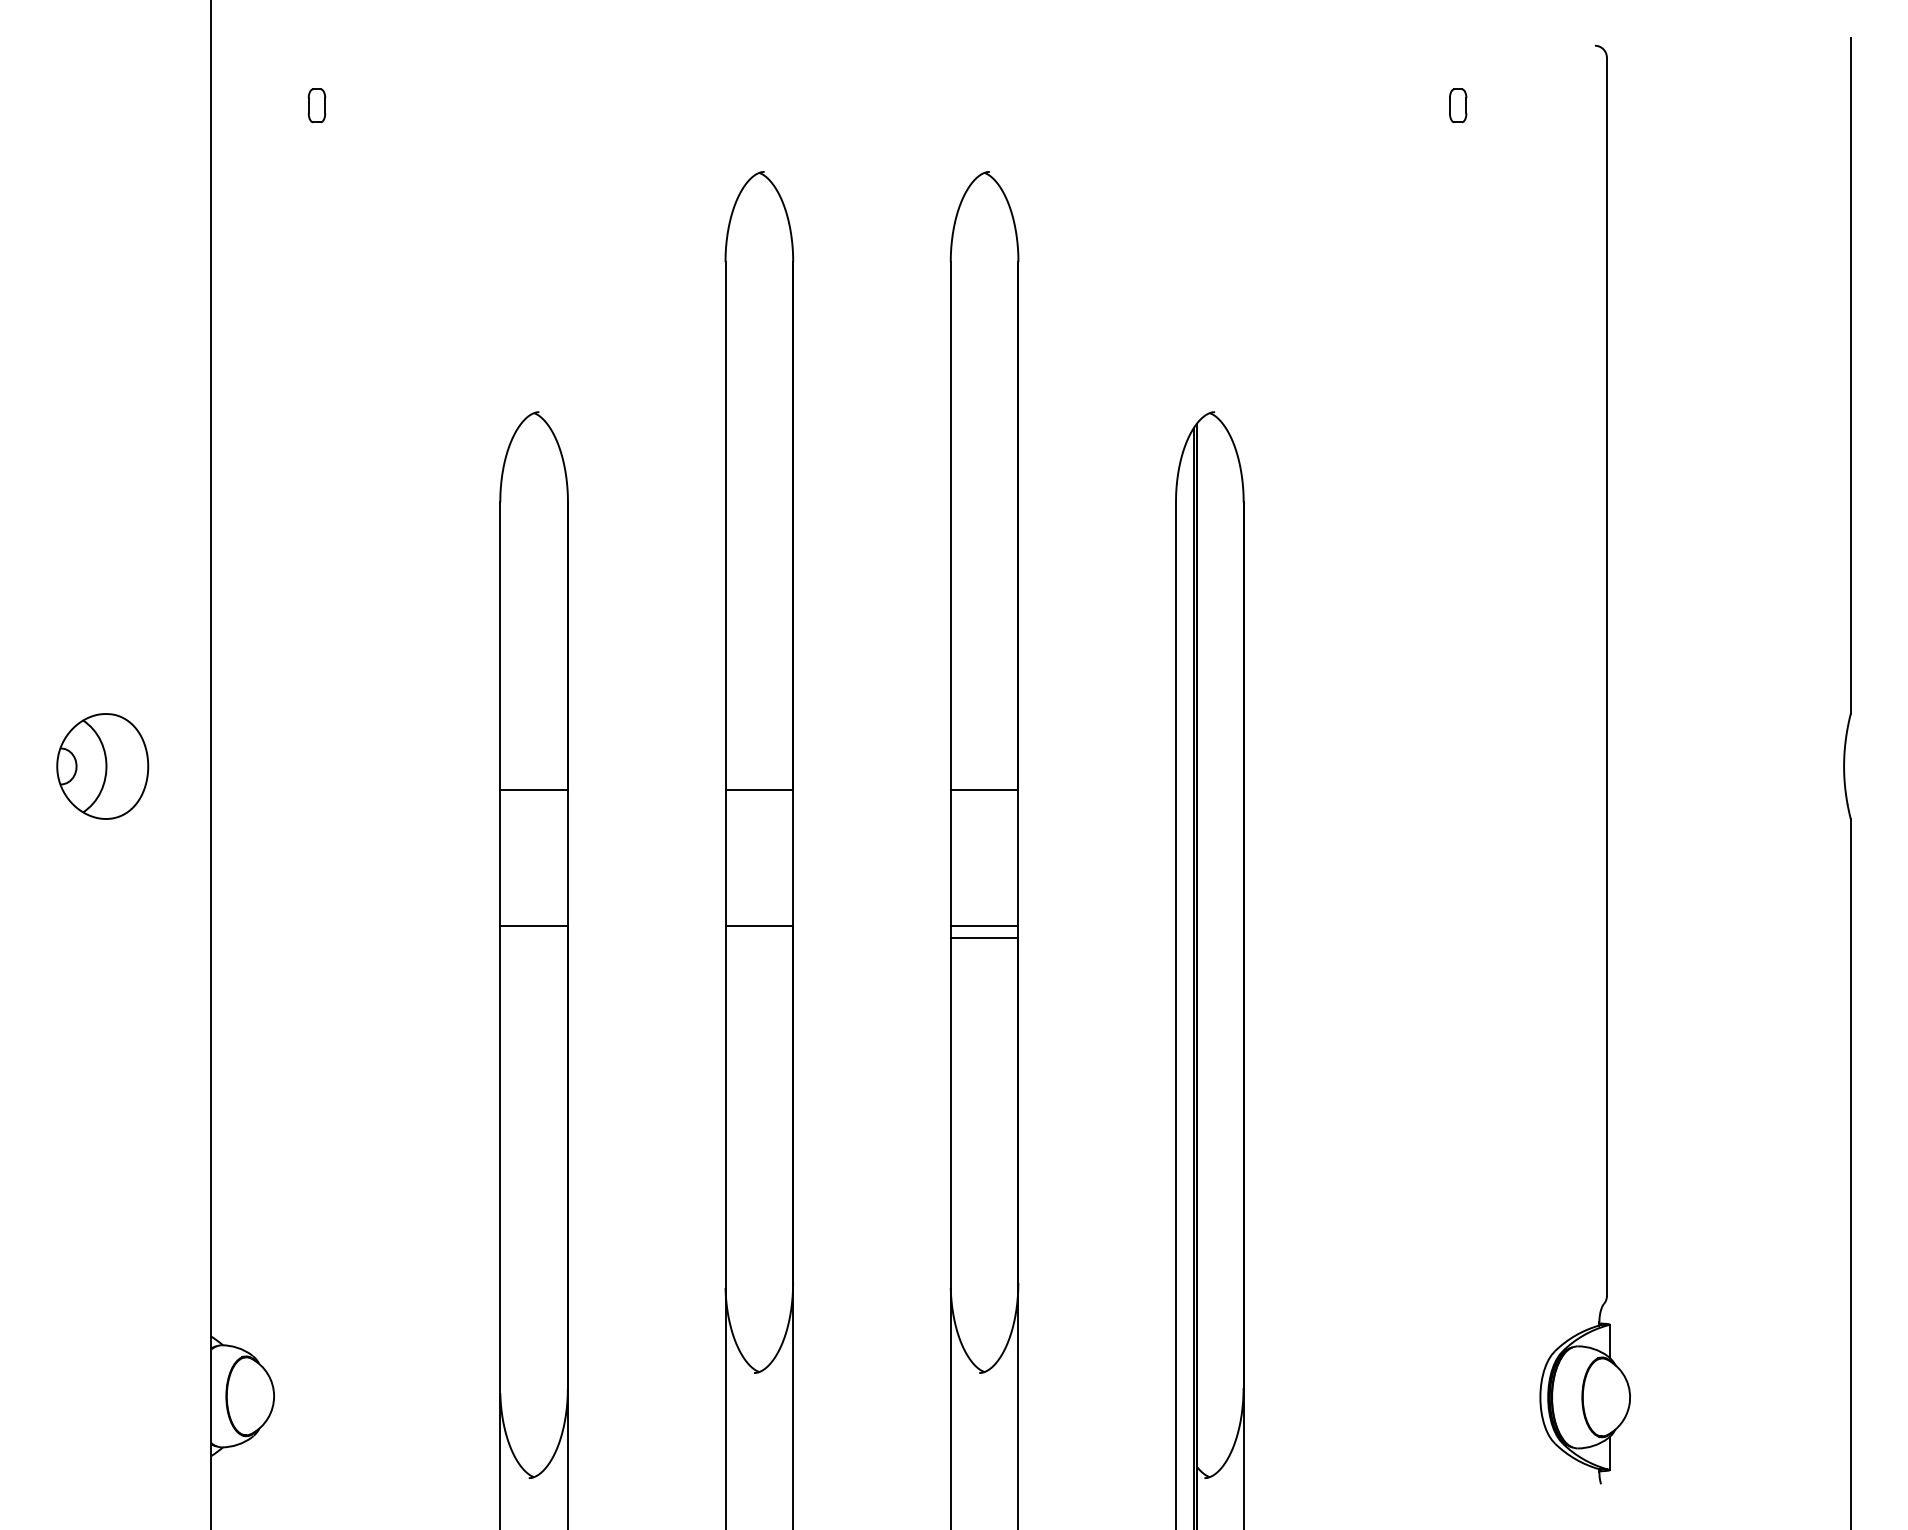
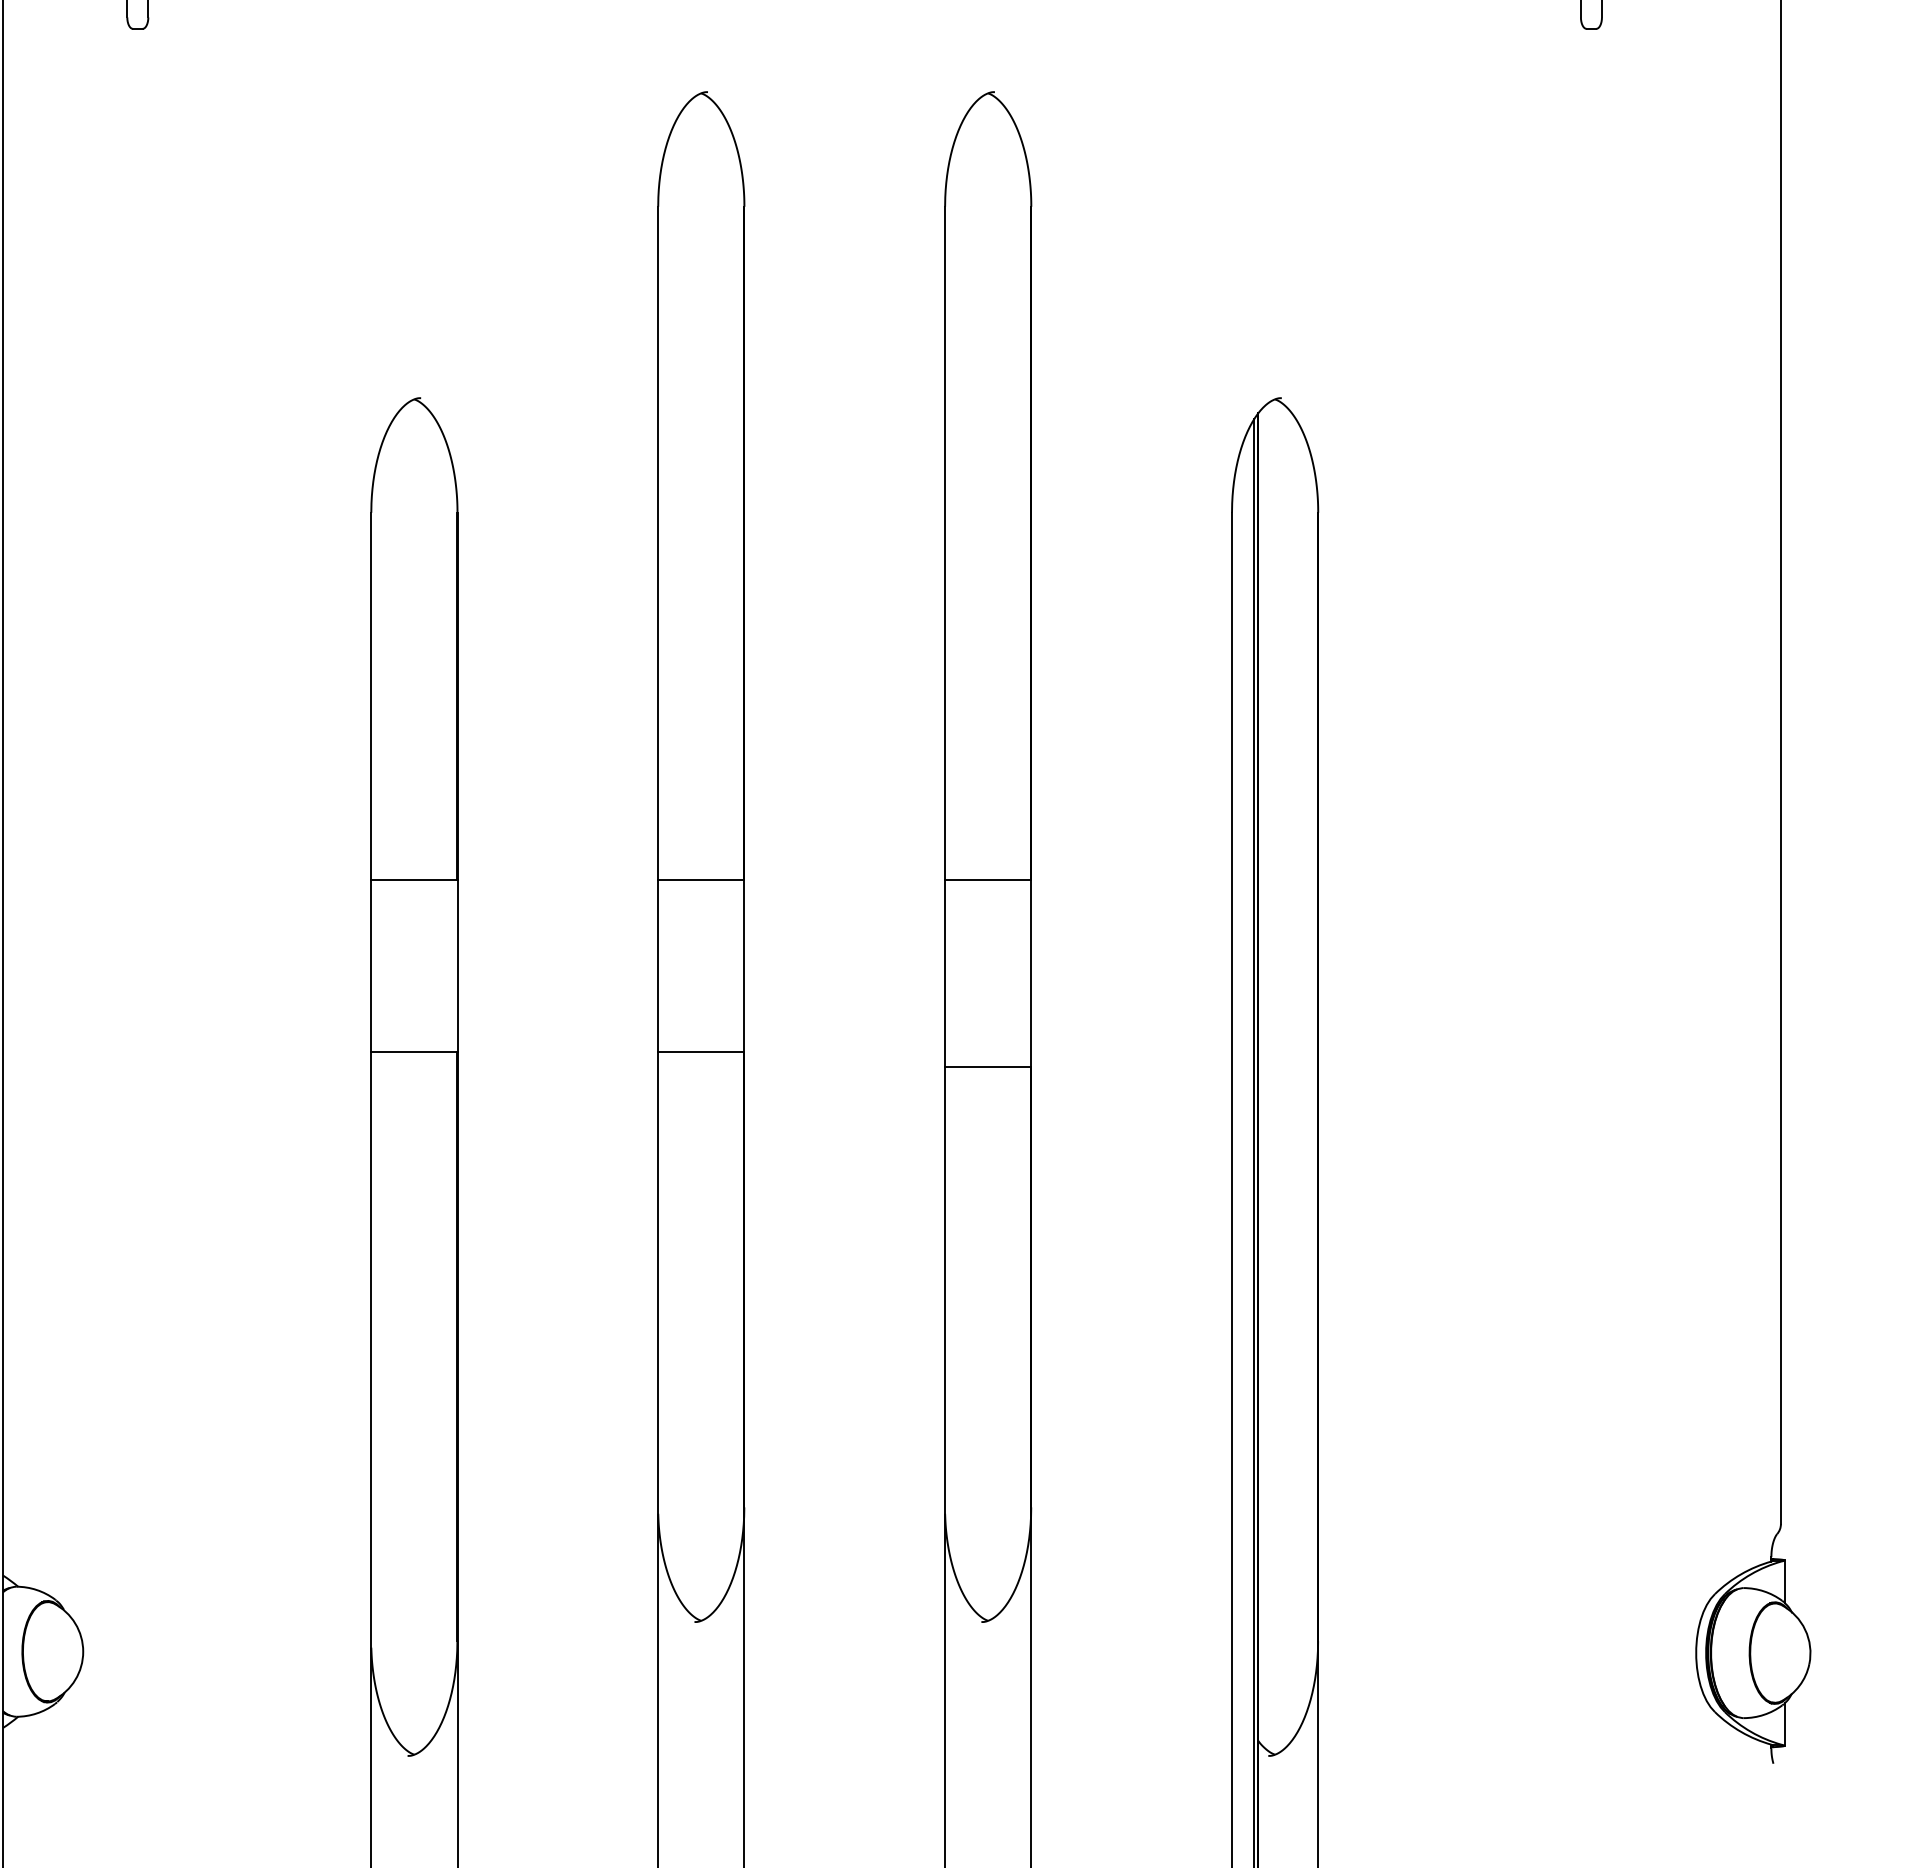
line: (984, 925) -> (988, 1052), removed

